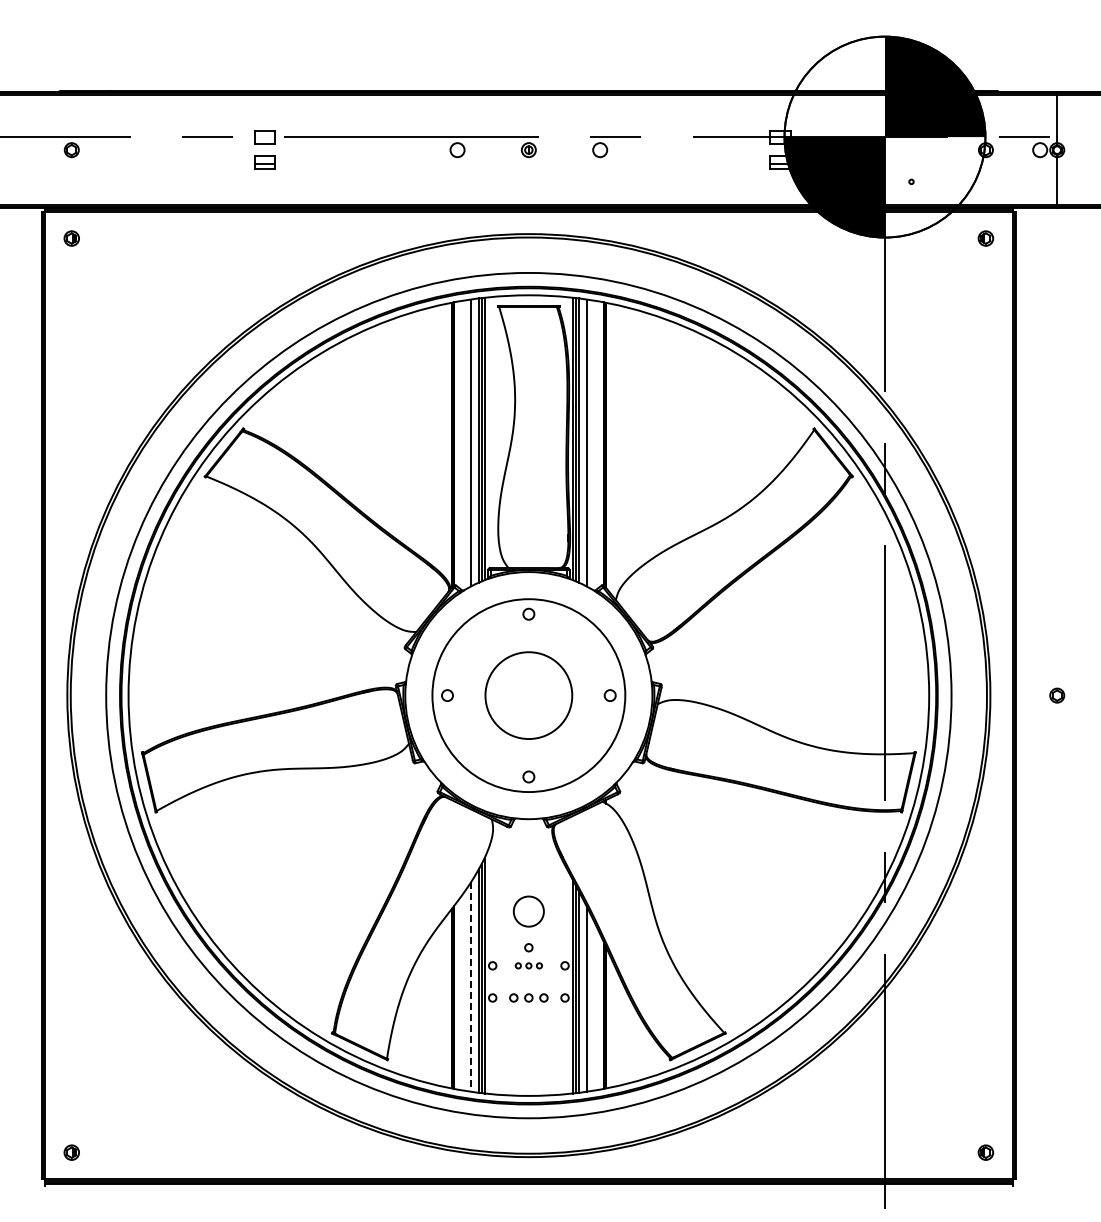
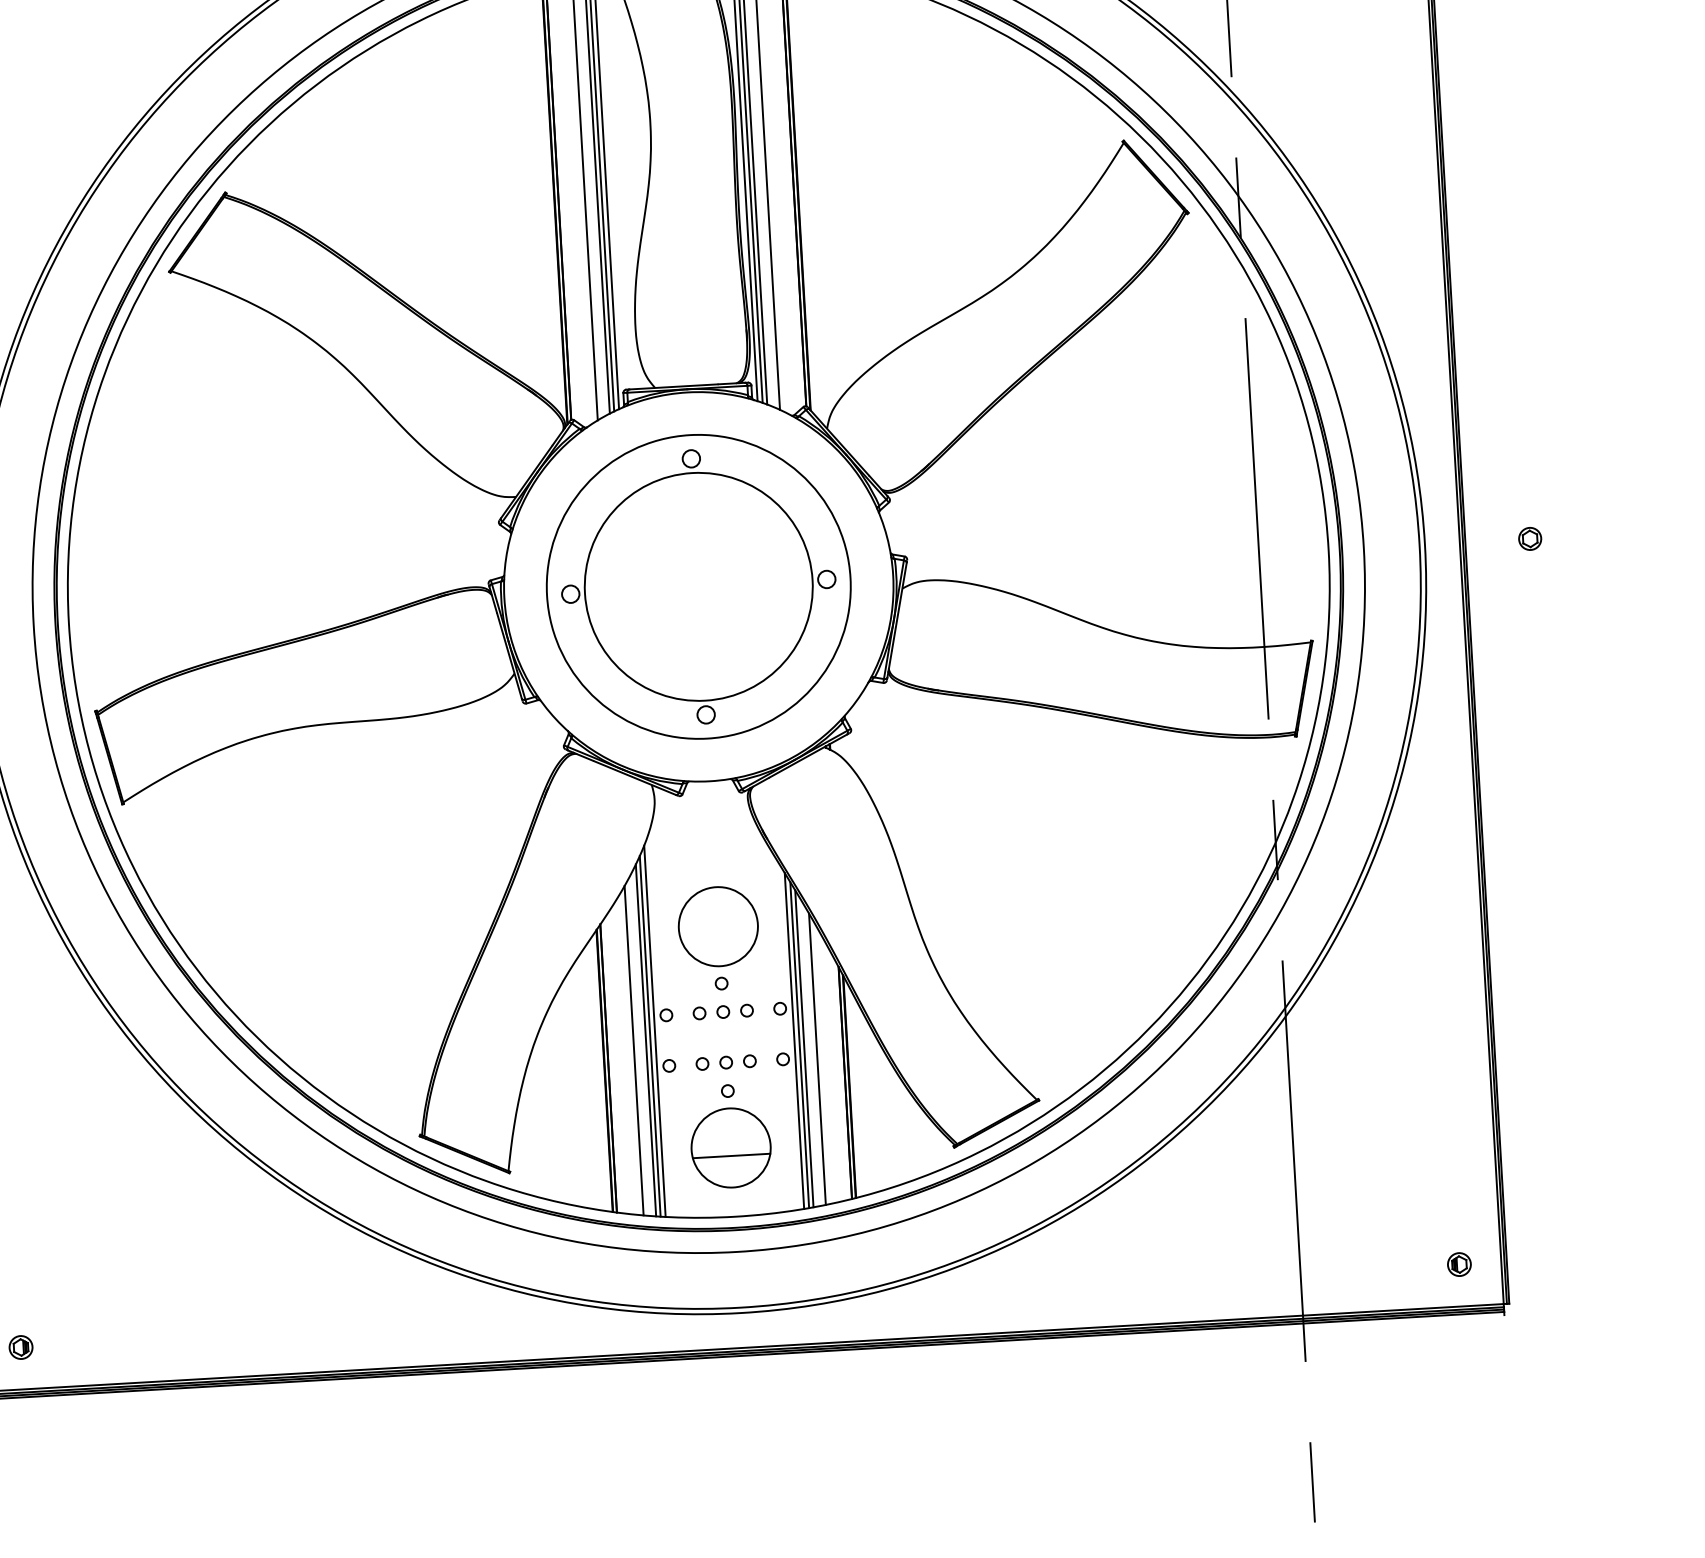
circle: (528, 695) -> (698, 586), size x1.67
circle: (528, 911) -> (717, 926), size x1.67
part: (528, 965) -> (722, 1011), size x1.43
line: (470, 987) -> (633, 1051), dashed -> solid
part: (528, 1044) -> (729, 1135), added

